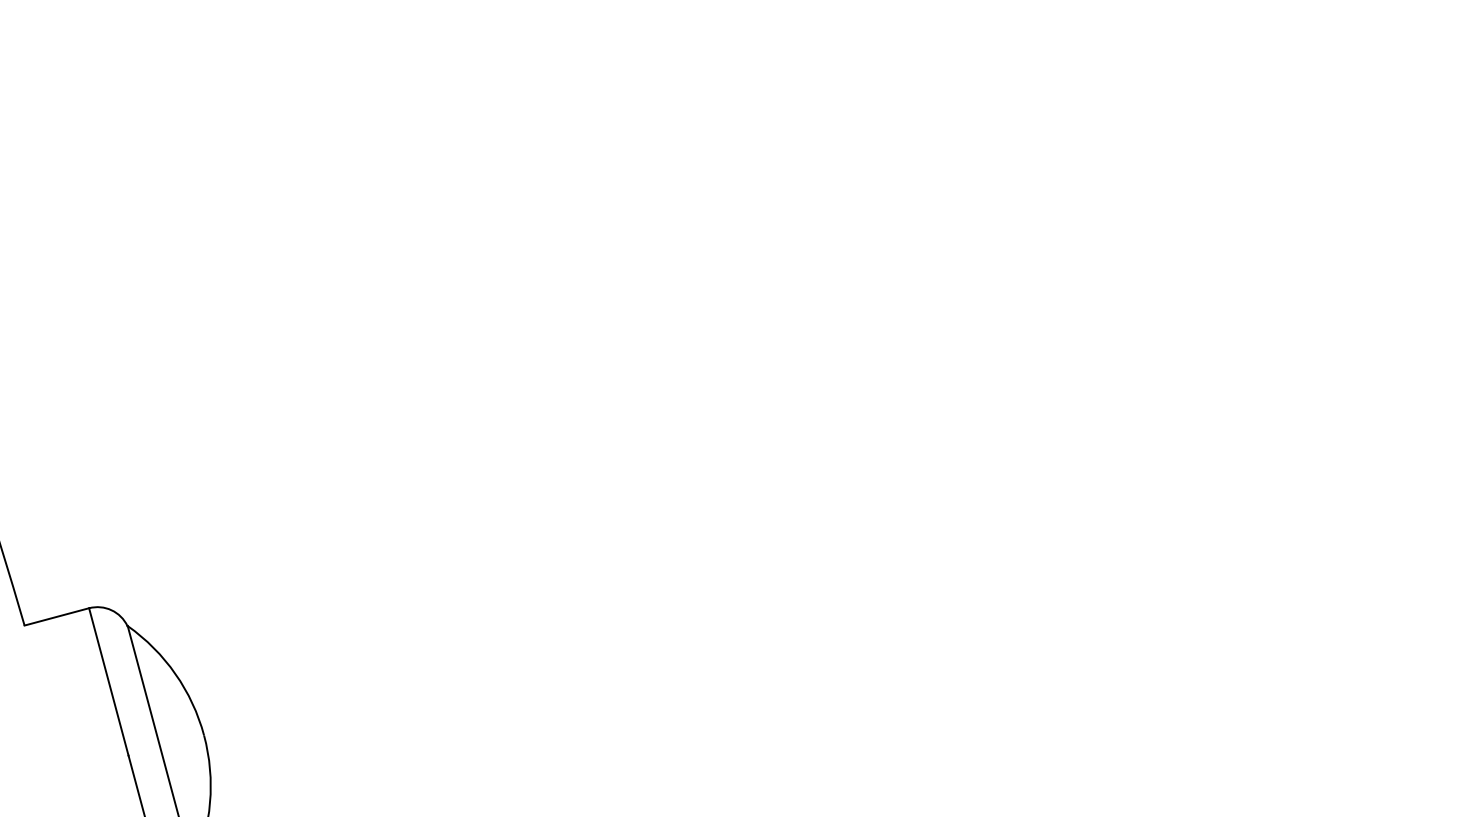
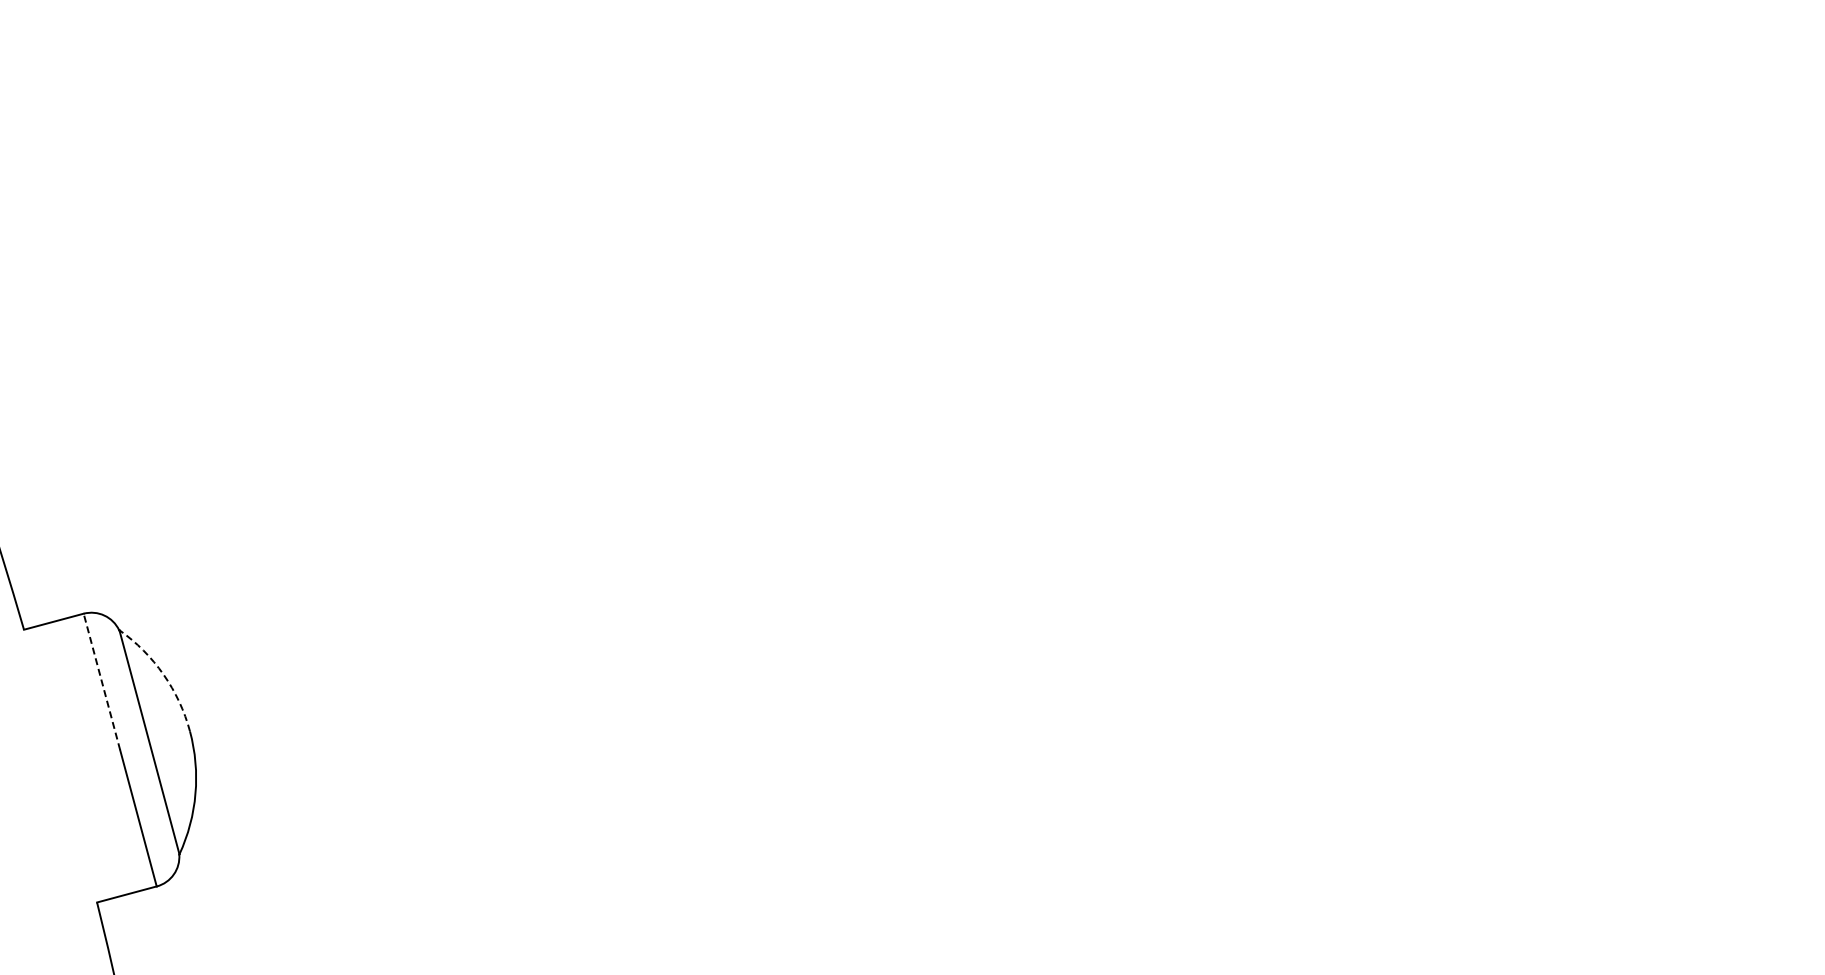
arc: (175, 673) -> (163, 674), solid -> dashed
line: (108, 681) -> (101, 681), solid -> dashed

